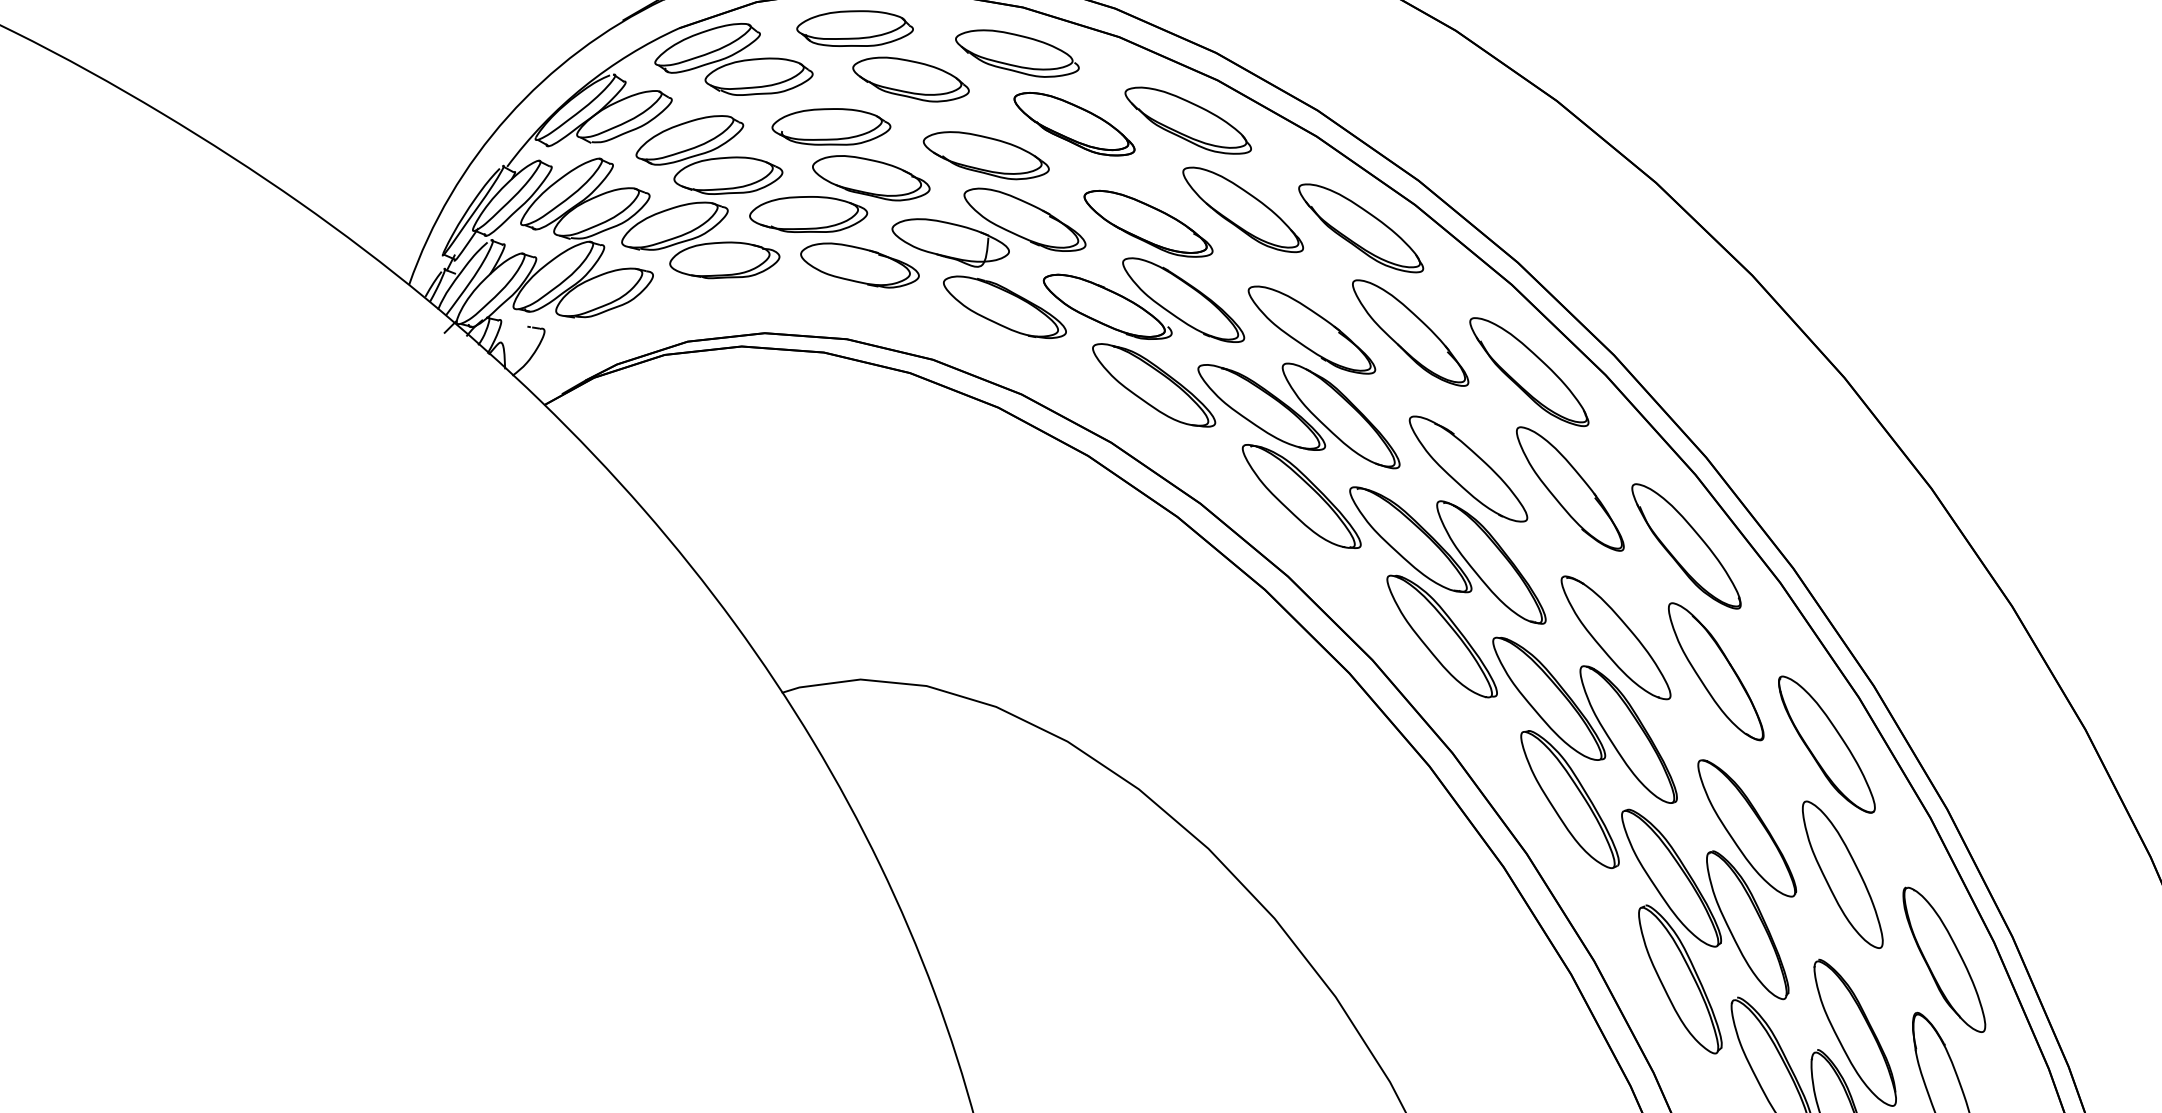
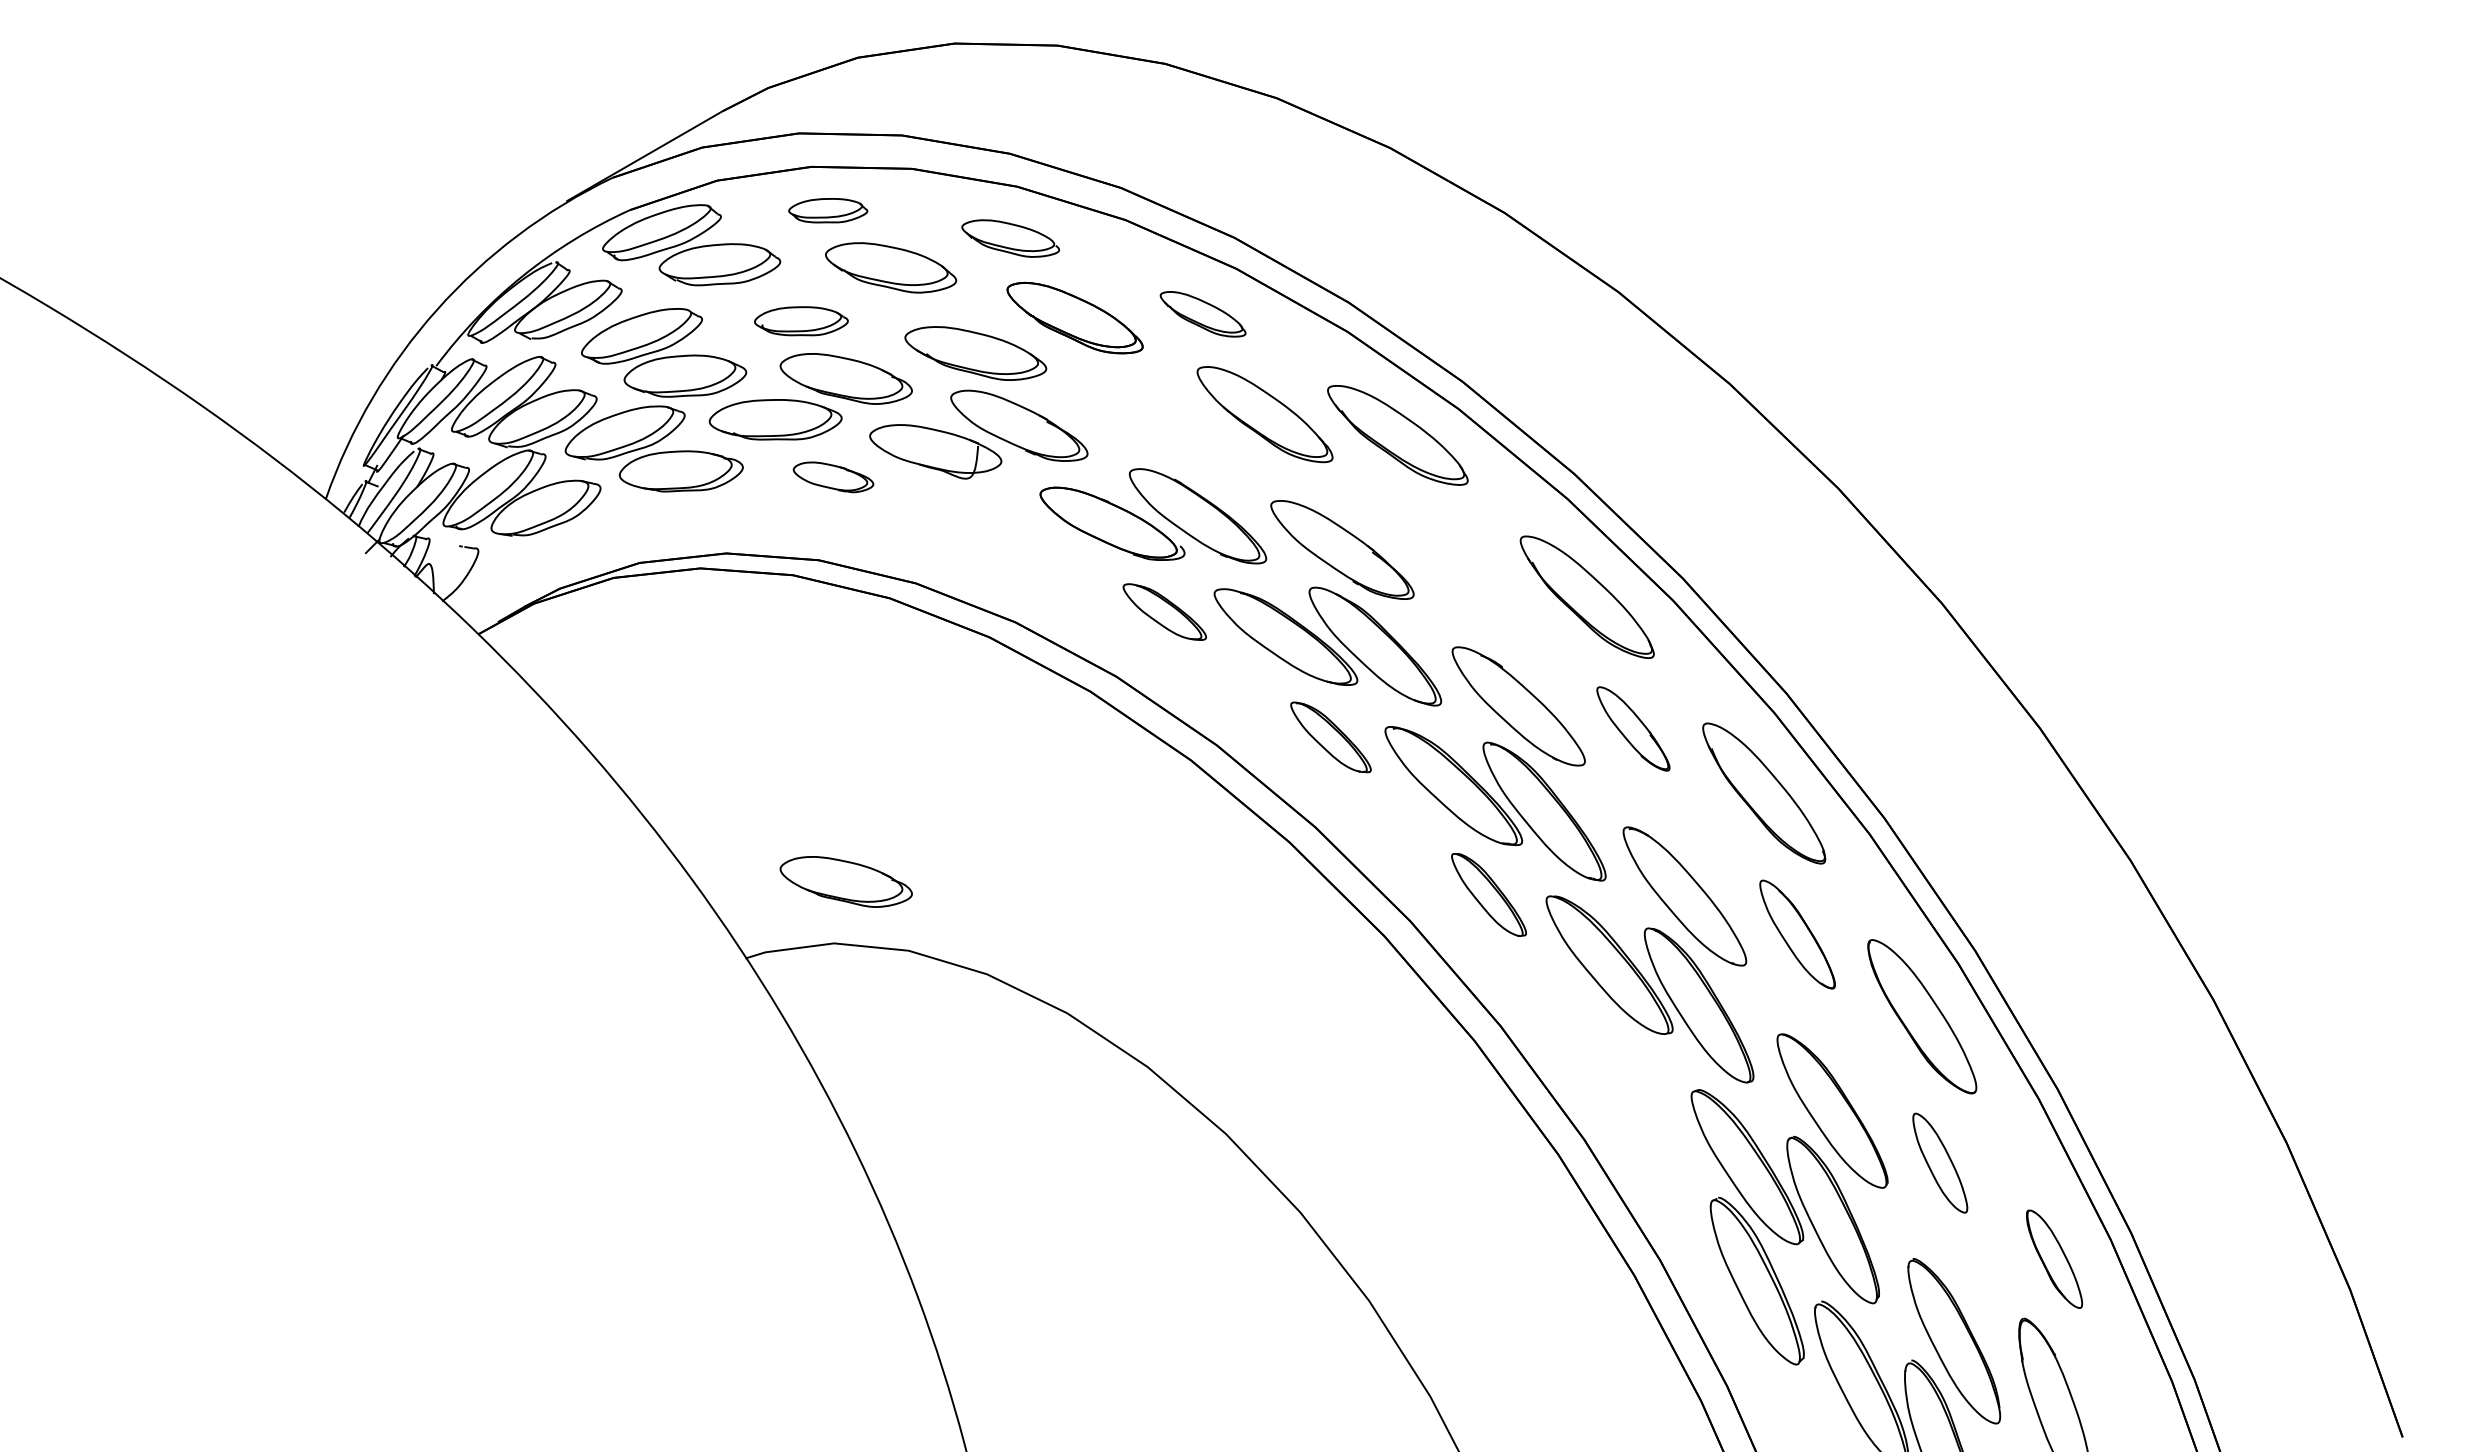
part: (855, 28) -> (828, 210), size x0.6
part: (1017, 53) -> (1010, 238), size x0.7
part: (1187, 121) -> (1202, 314), size x0.6
part: (831, 127) -> (801, 321), size x0.7
part: (1148, 224) -> (1158, 430), removed
part: (859, 265) -> (833, 477), size x0.6
part: (1004, 306) -> (996, 523), removed
part: (1410, 333) -> (1453, 553), removed
part: (1153, 384) -> (1164, 611), size x0.6
part: (1570, 488) -> (1633, 728), size x0.6
part: (1301, 496) -> (1330, 737), size x0.6
part: (870, 624) -> (845, 881), added
part: (1441, 636) -> (1488, 894), size x0.6
part: (1716, 671) -> (1797, 934), size x0.7
part: (1569, 799) -> (1632, 1078), removed
part: (1843, 874) -> (1940, 1162), size x0.6
part: (1944, 960) -> (2054, 1259), size x0.6

